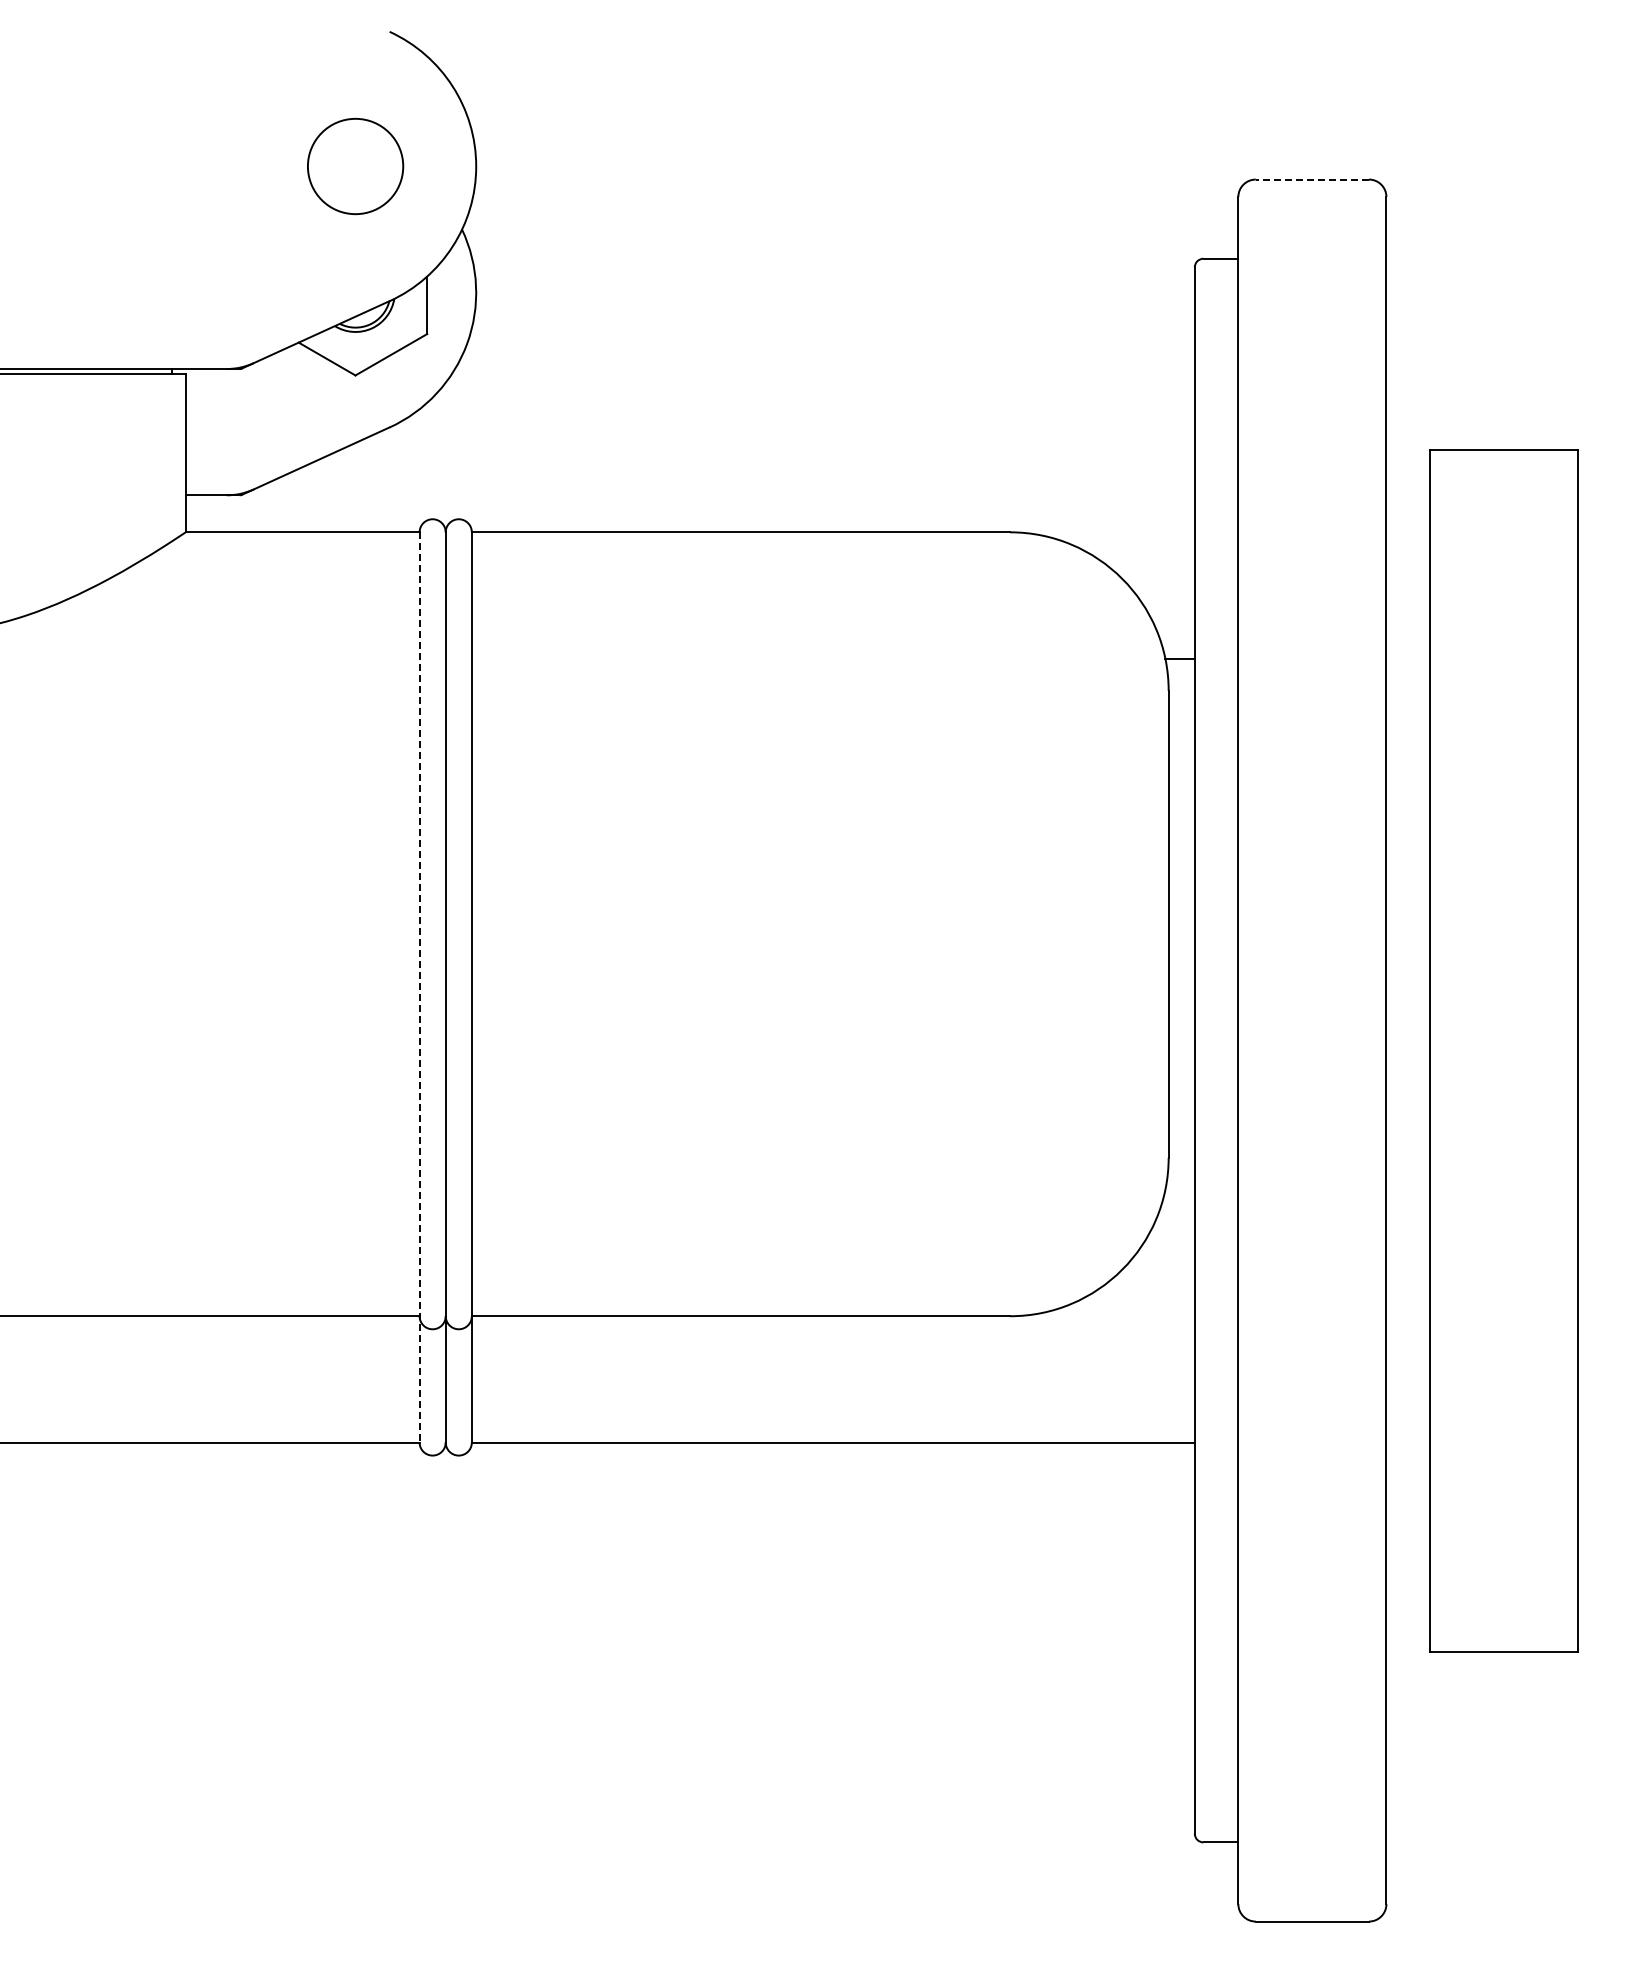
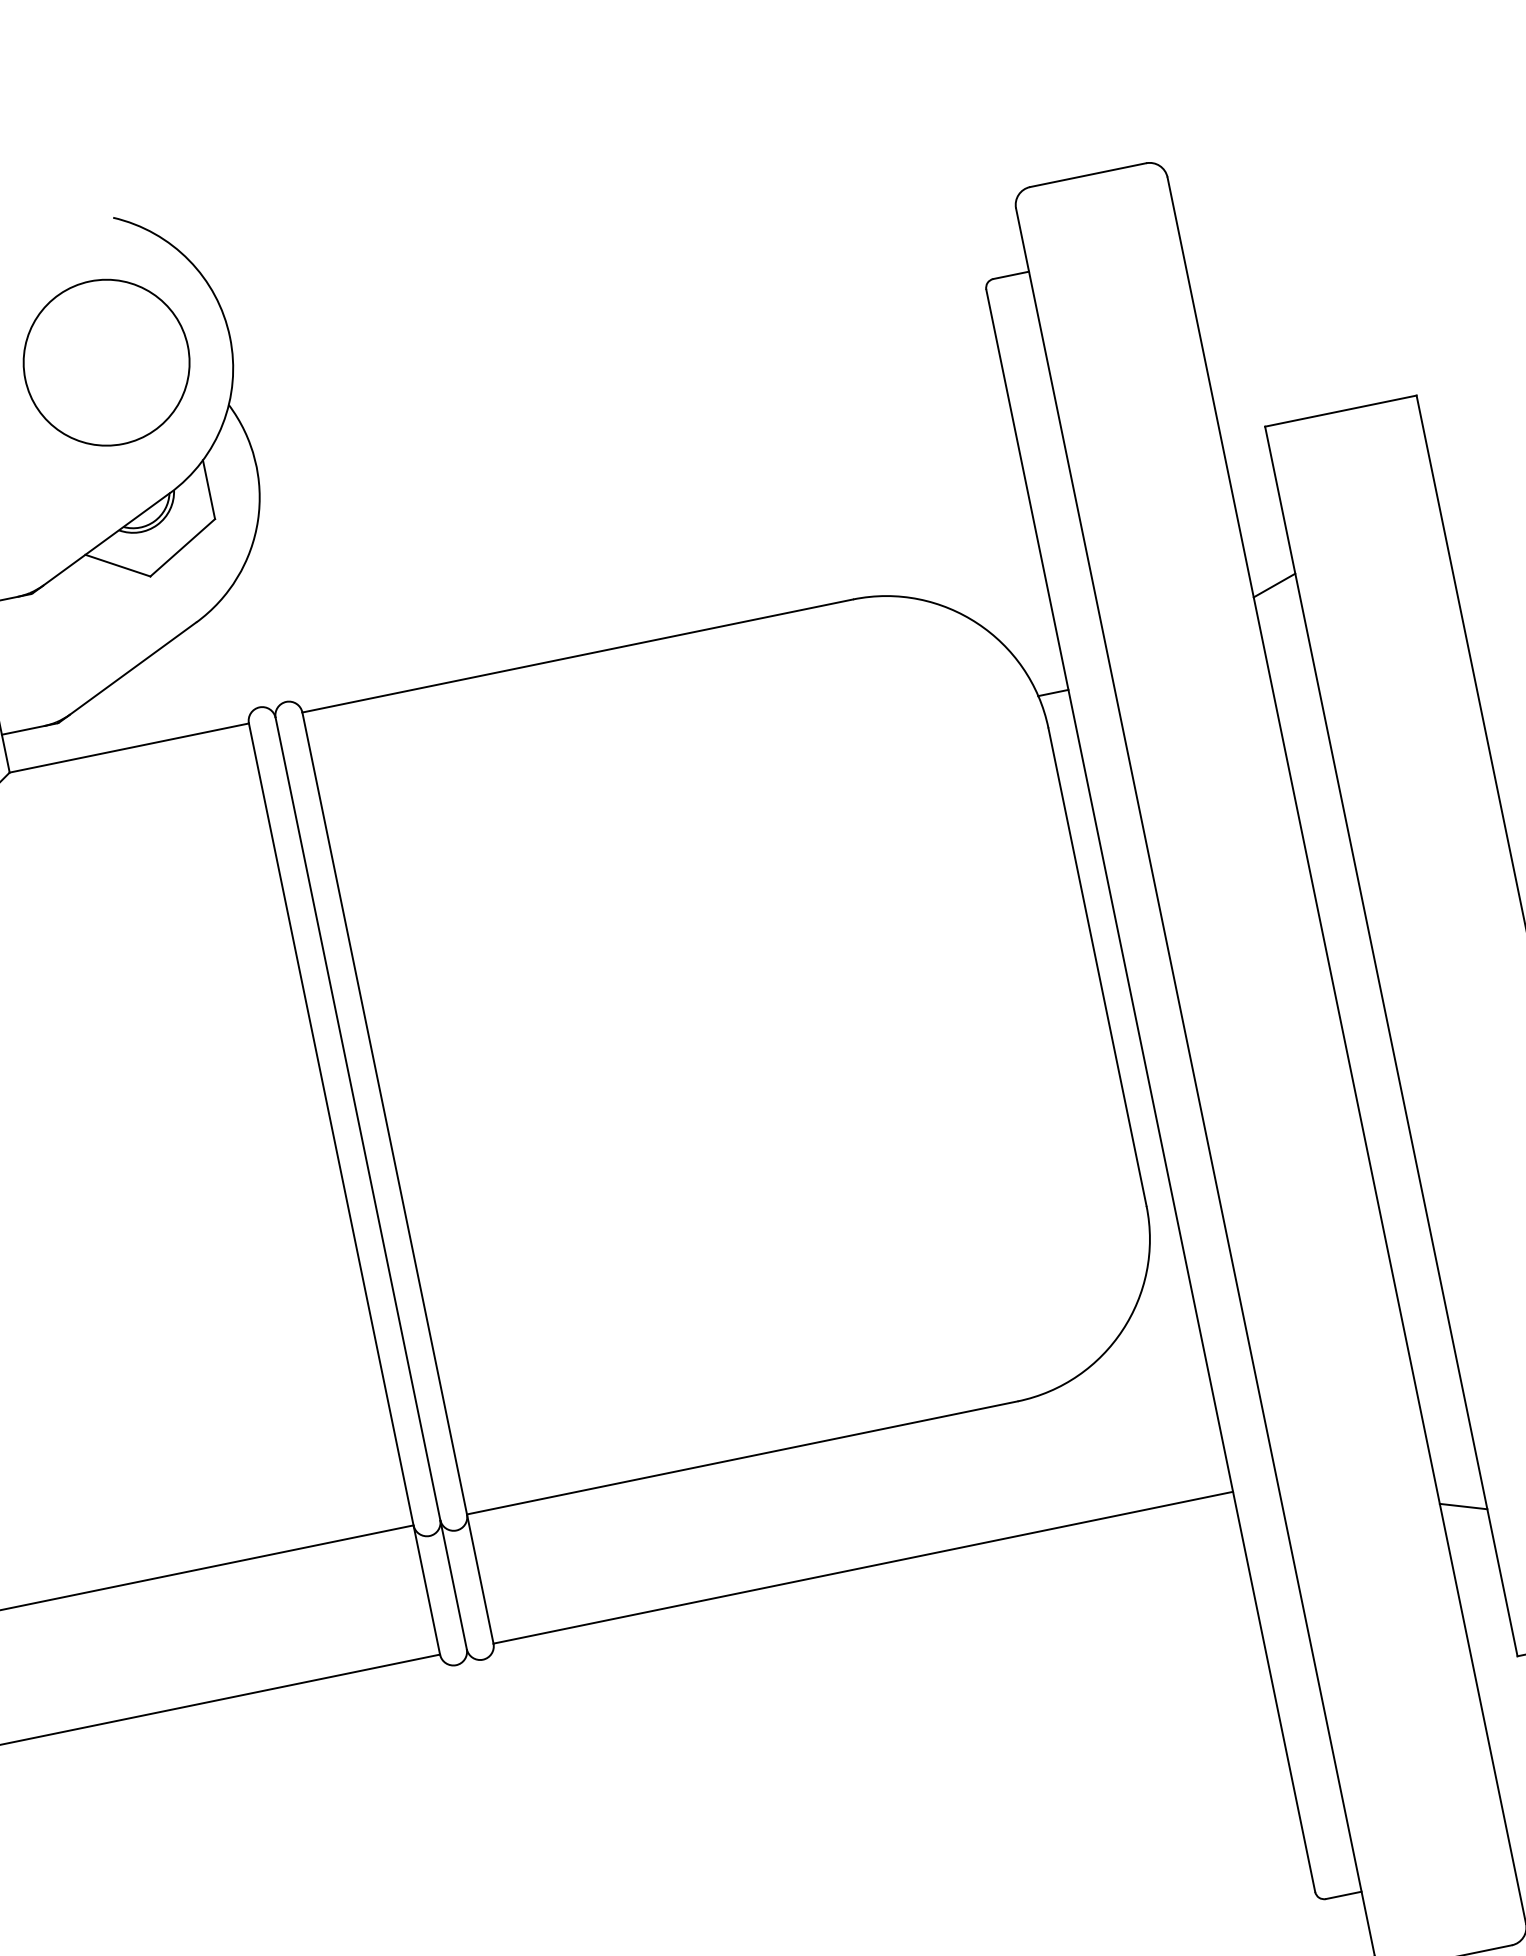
circle: (355, 166) -> (106, 362), size x1.67
line: (1312, 179) -> (1088, 175), dashed -> solid
line: (1407, 600) -> (1273, 585), added
line: (419, 987) -> (344, 1189), dashed -> solid
line: (1407, 1500) -> (1462, 1506), added

